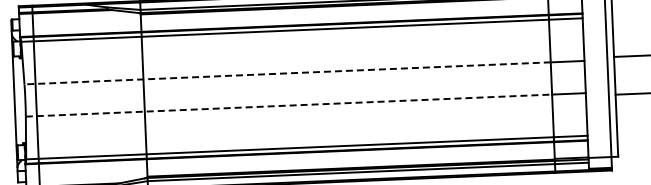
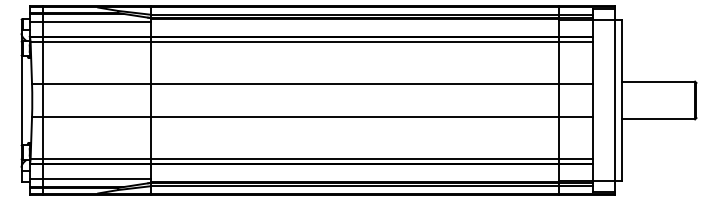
line: (80, 20) -> (90, 22), added
line: (286, 73) -> (294, 84), dashed -> solid
line: (289, 105) -> (295, 116), dashed -> solid
line: (86, 176) -> (90, 178), added

